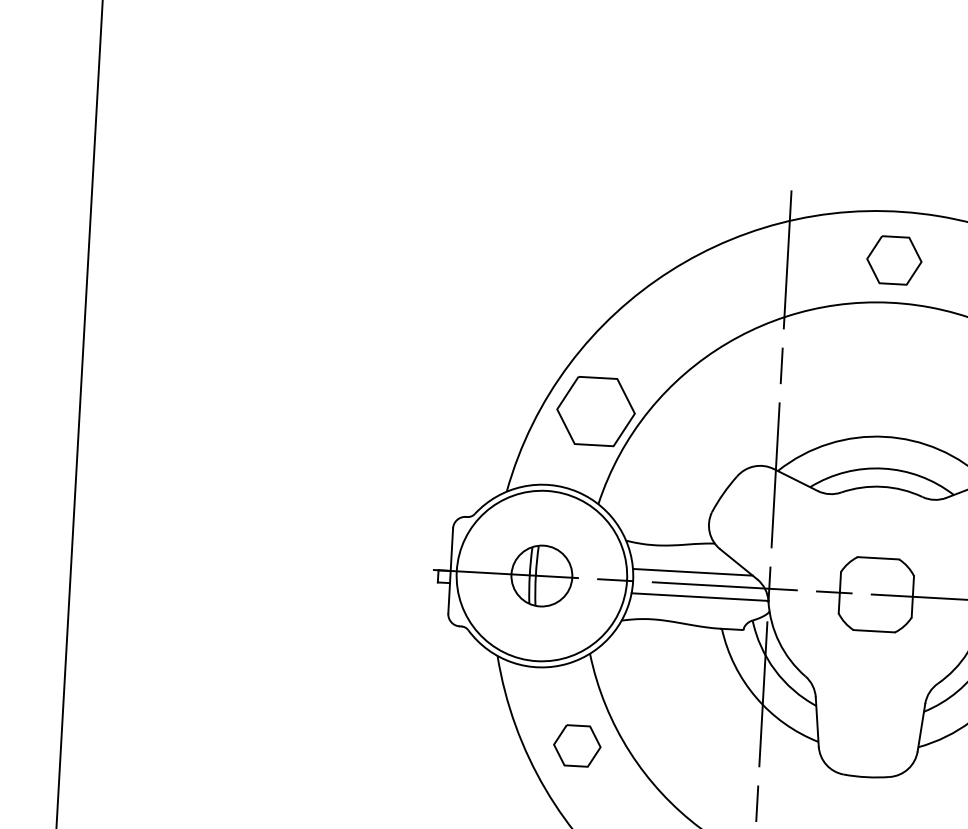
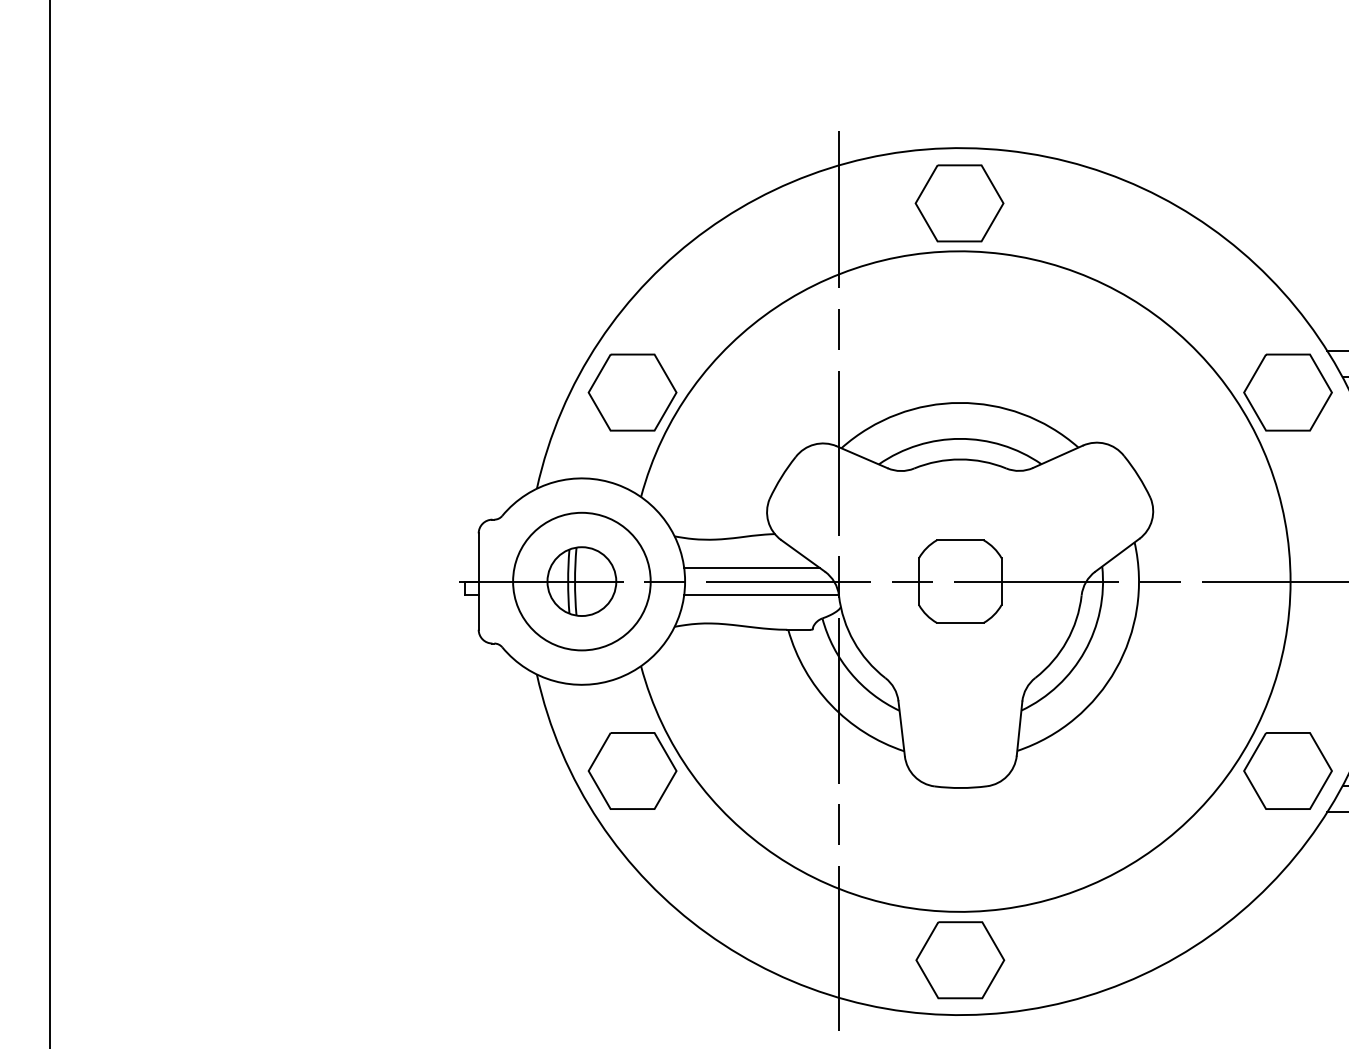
part: (894, 260) -> (959, 203), size x1.43
circle: (541, 575) -> (581, 581), size x0.71
part: (577, 745) -> (632, 770), size x1.67

